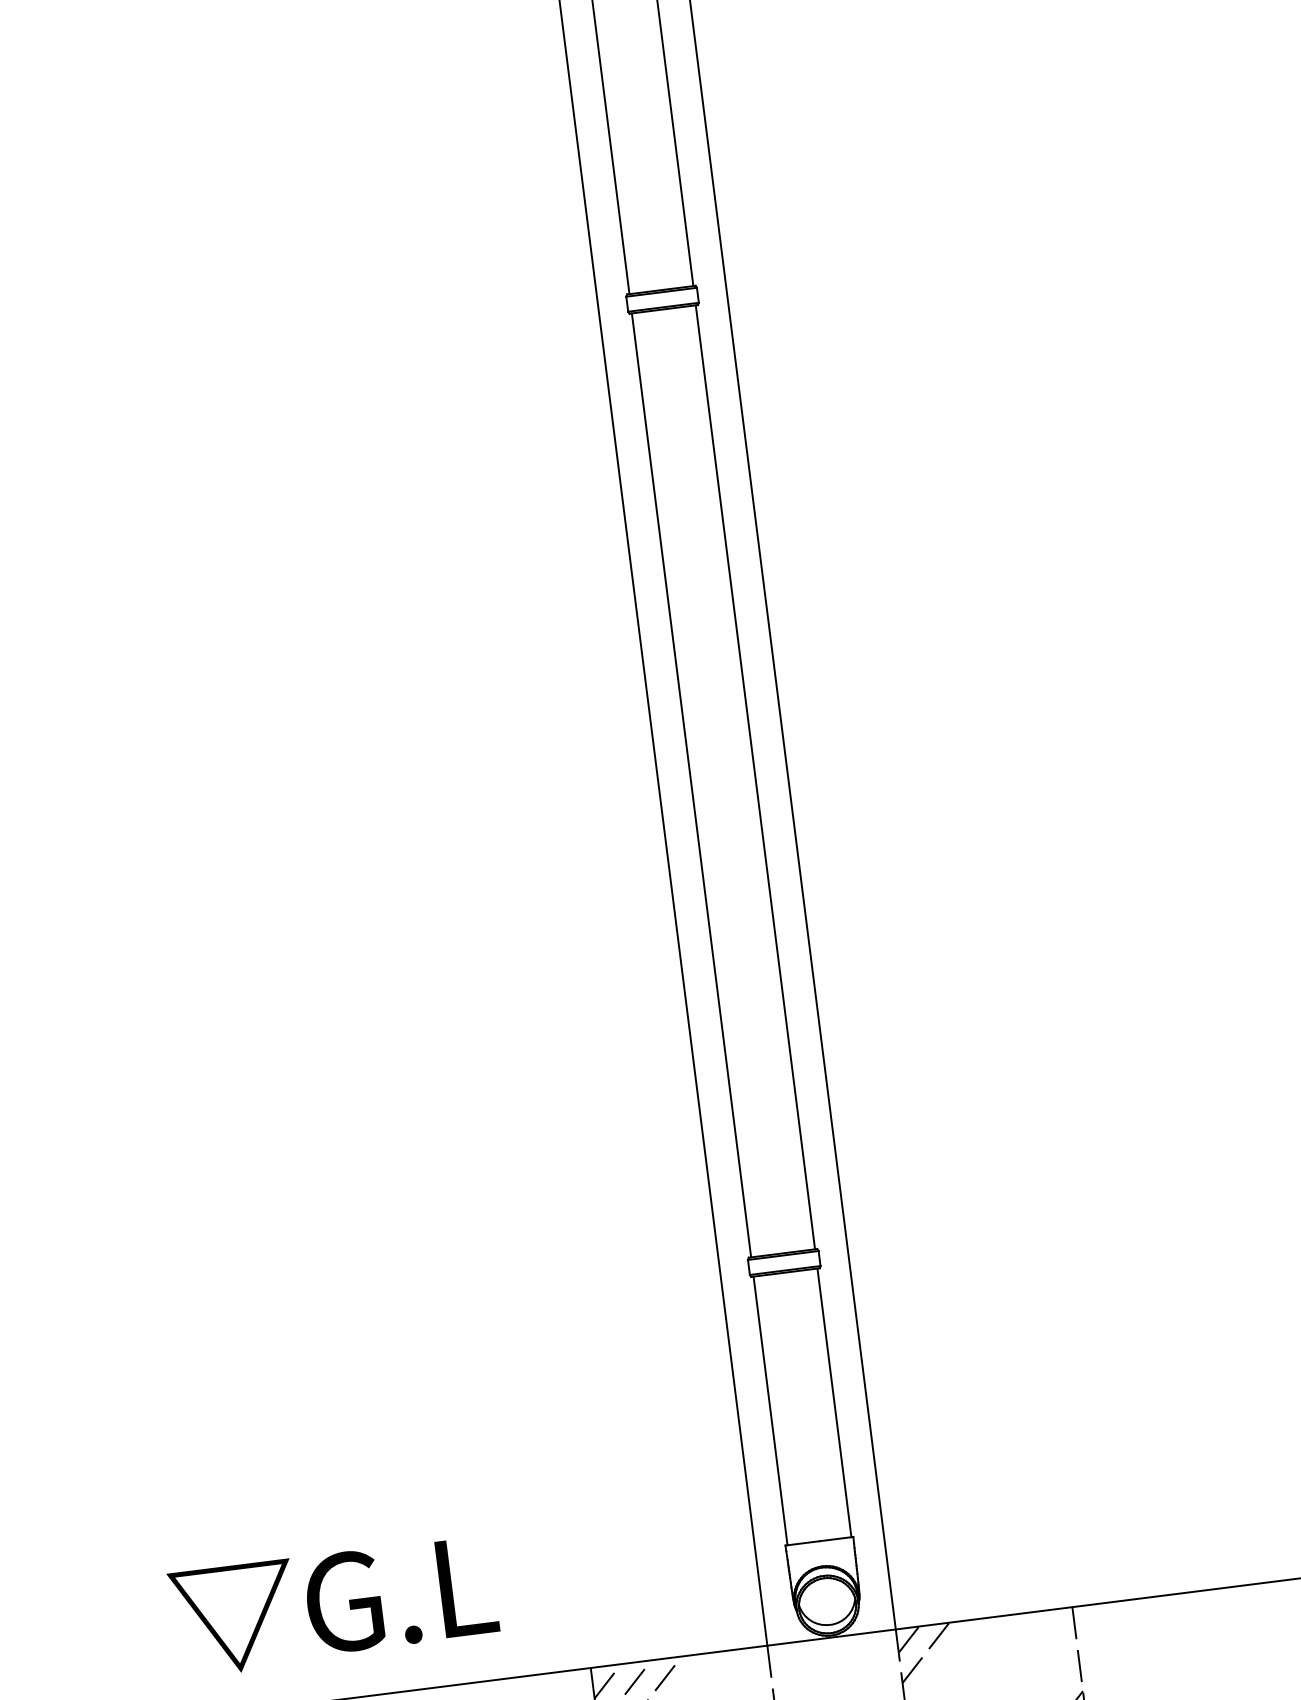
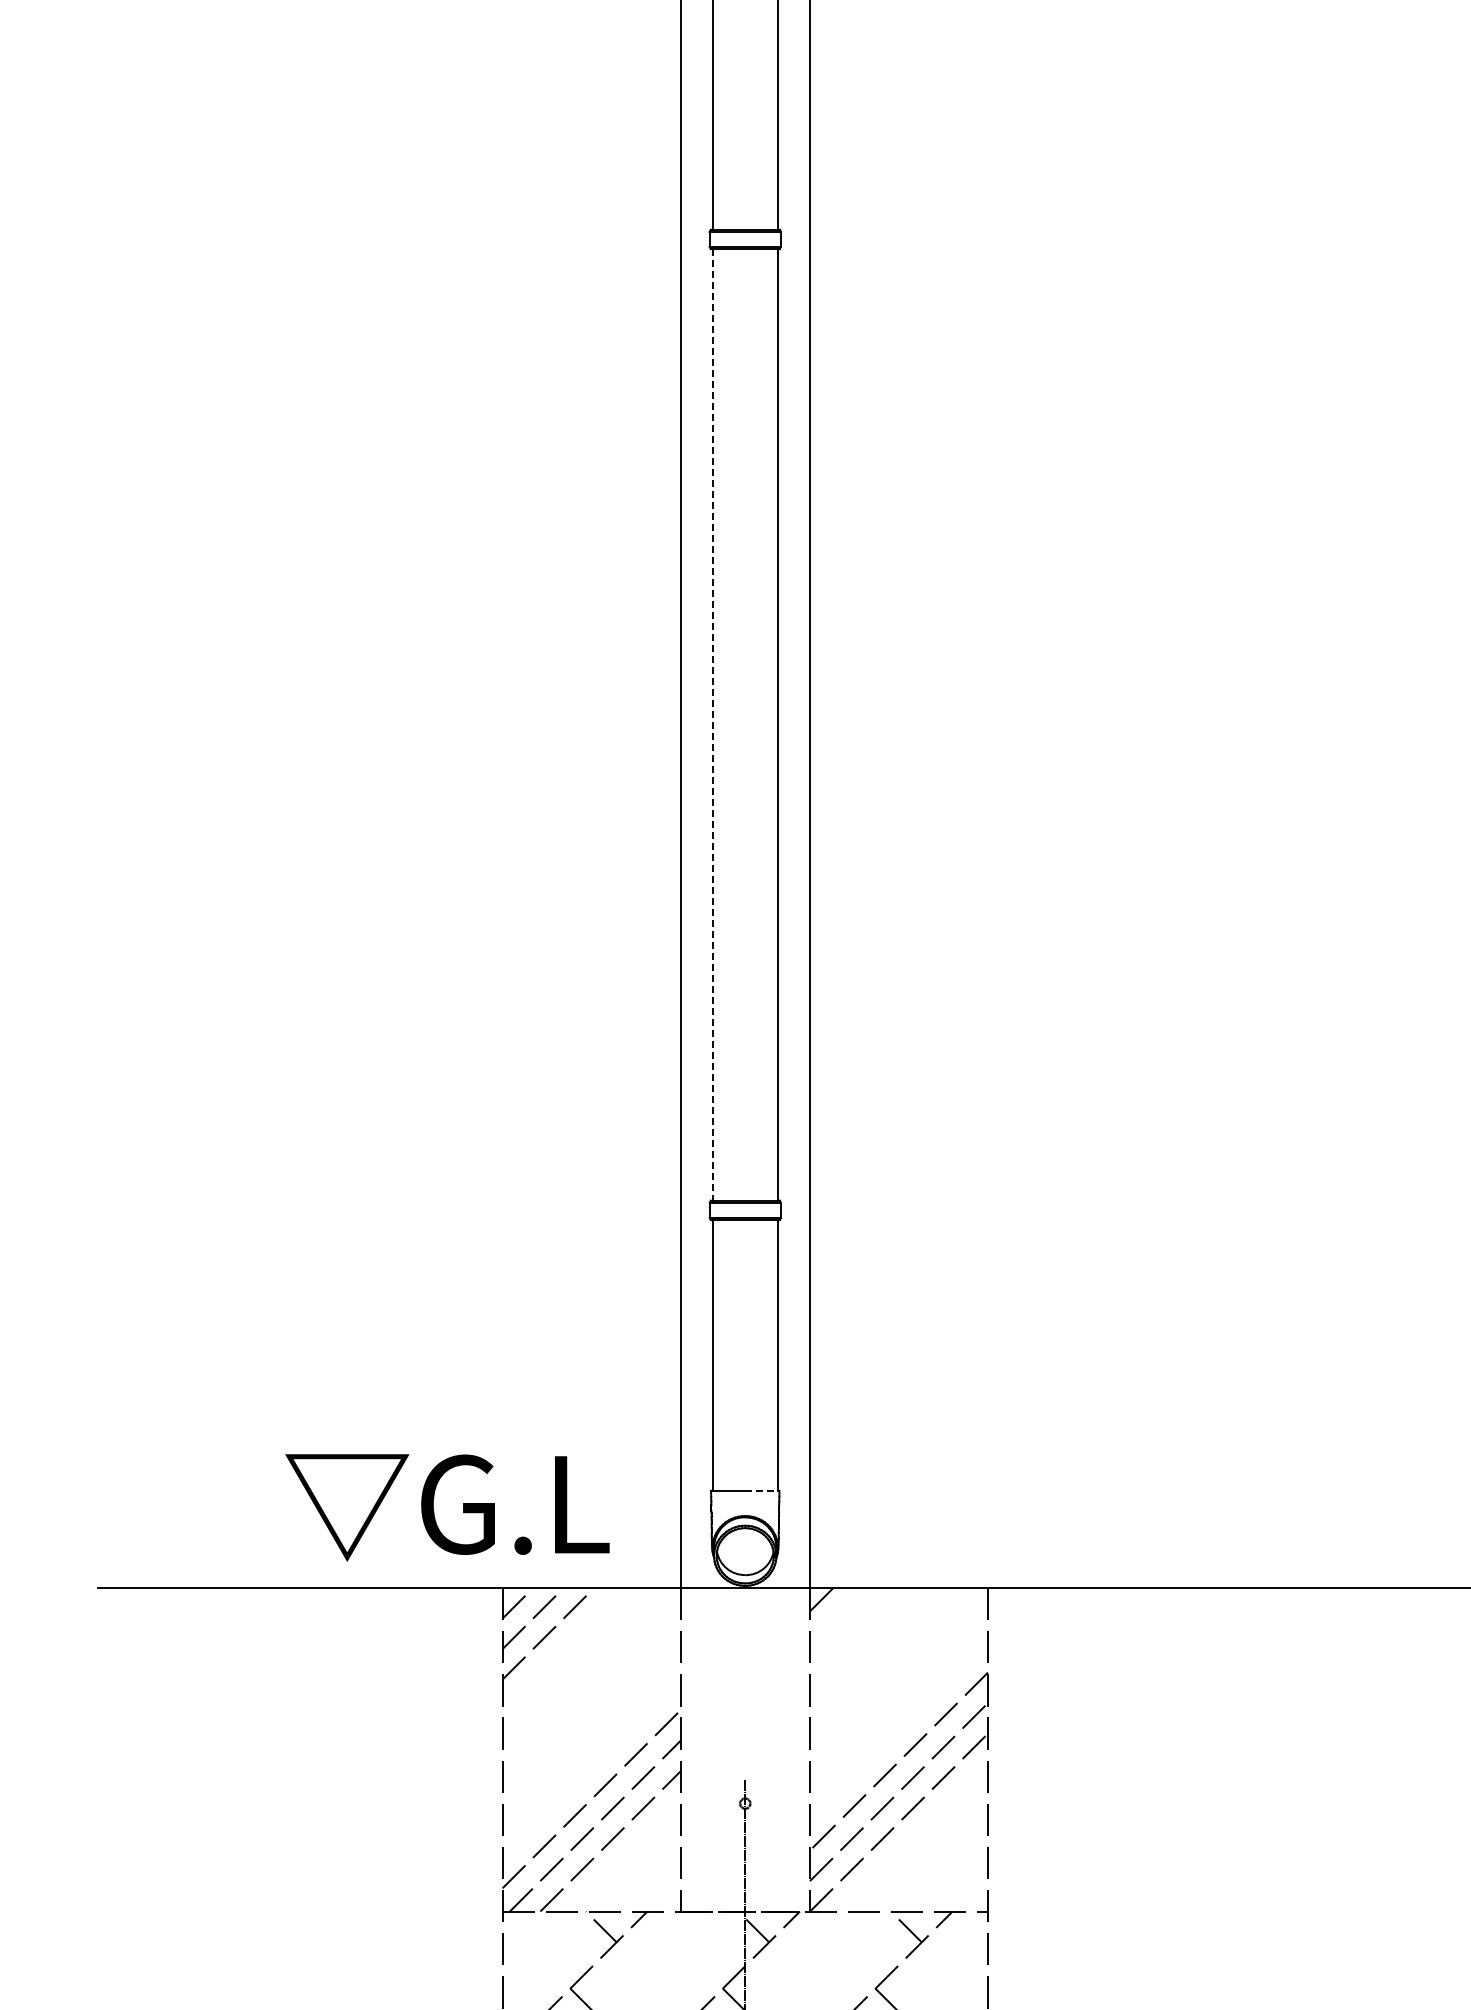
line: (691, 784) -> (713, 724), solid -> dashed
line: (836, 1538) -> (762, 1490), solid -> dashed
text: (333, 1606) -> (447, 1507), moved
line: (925, 1652) -> (836, 1614), removed

